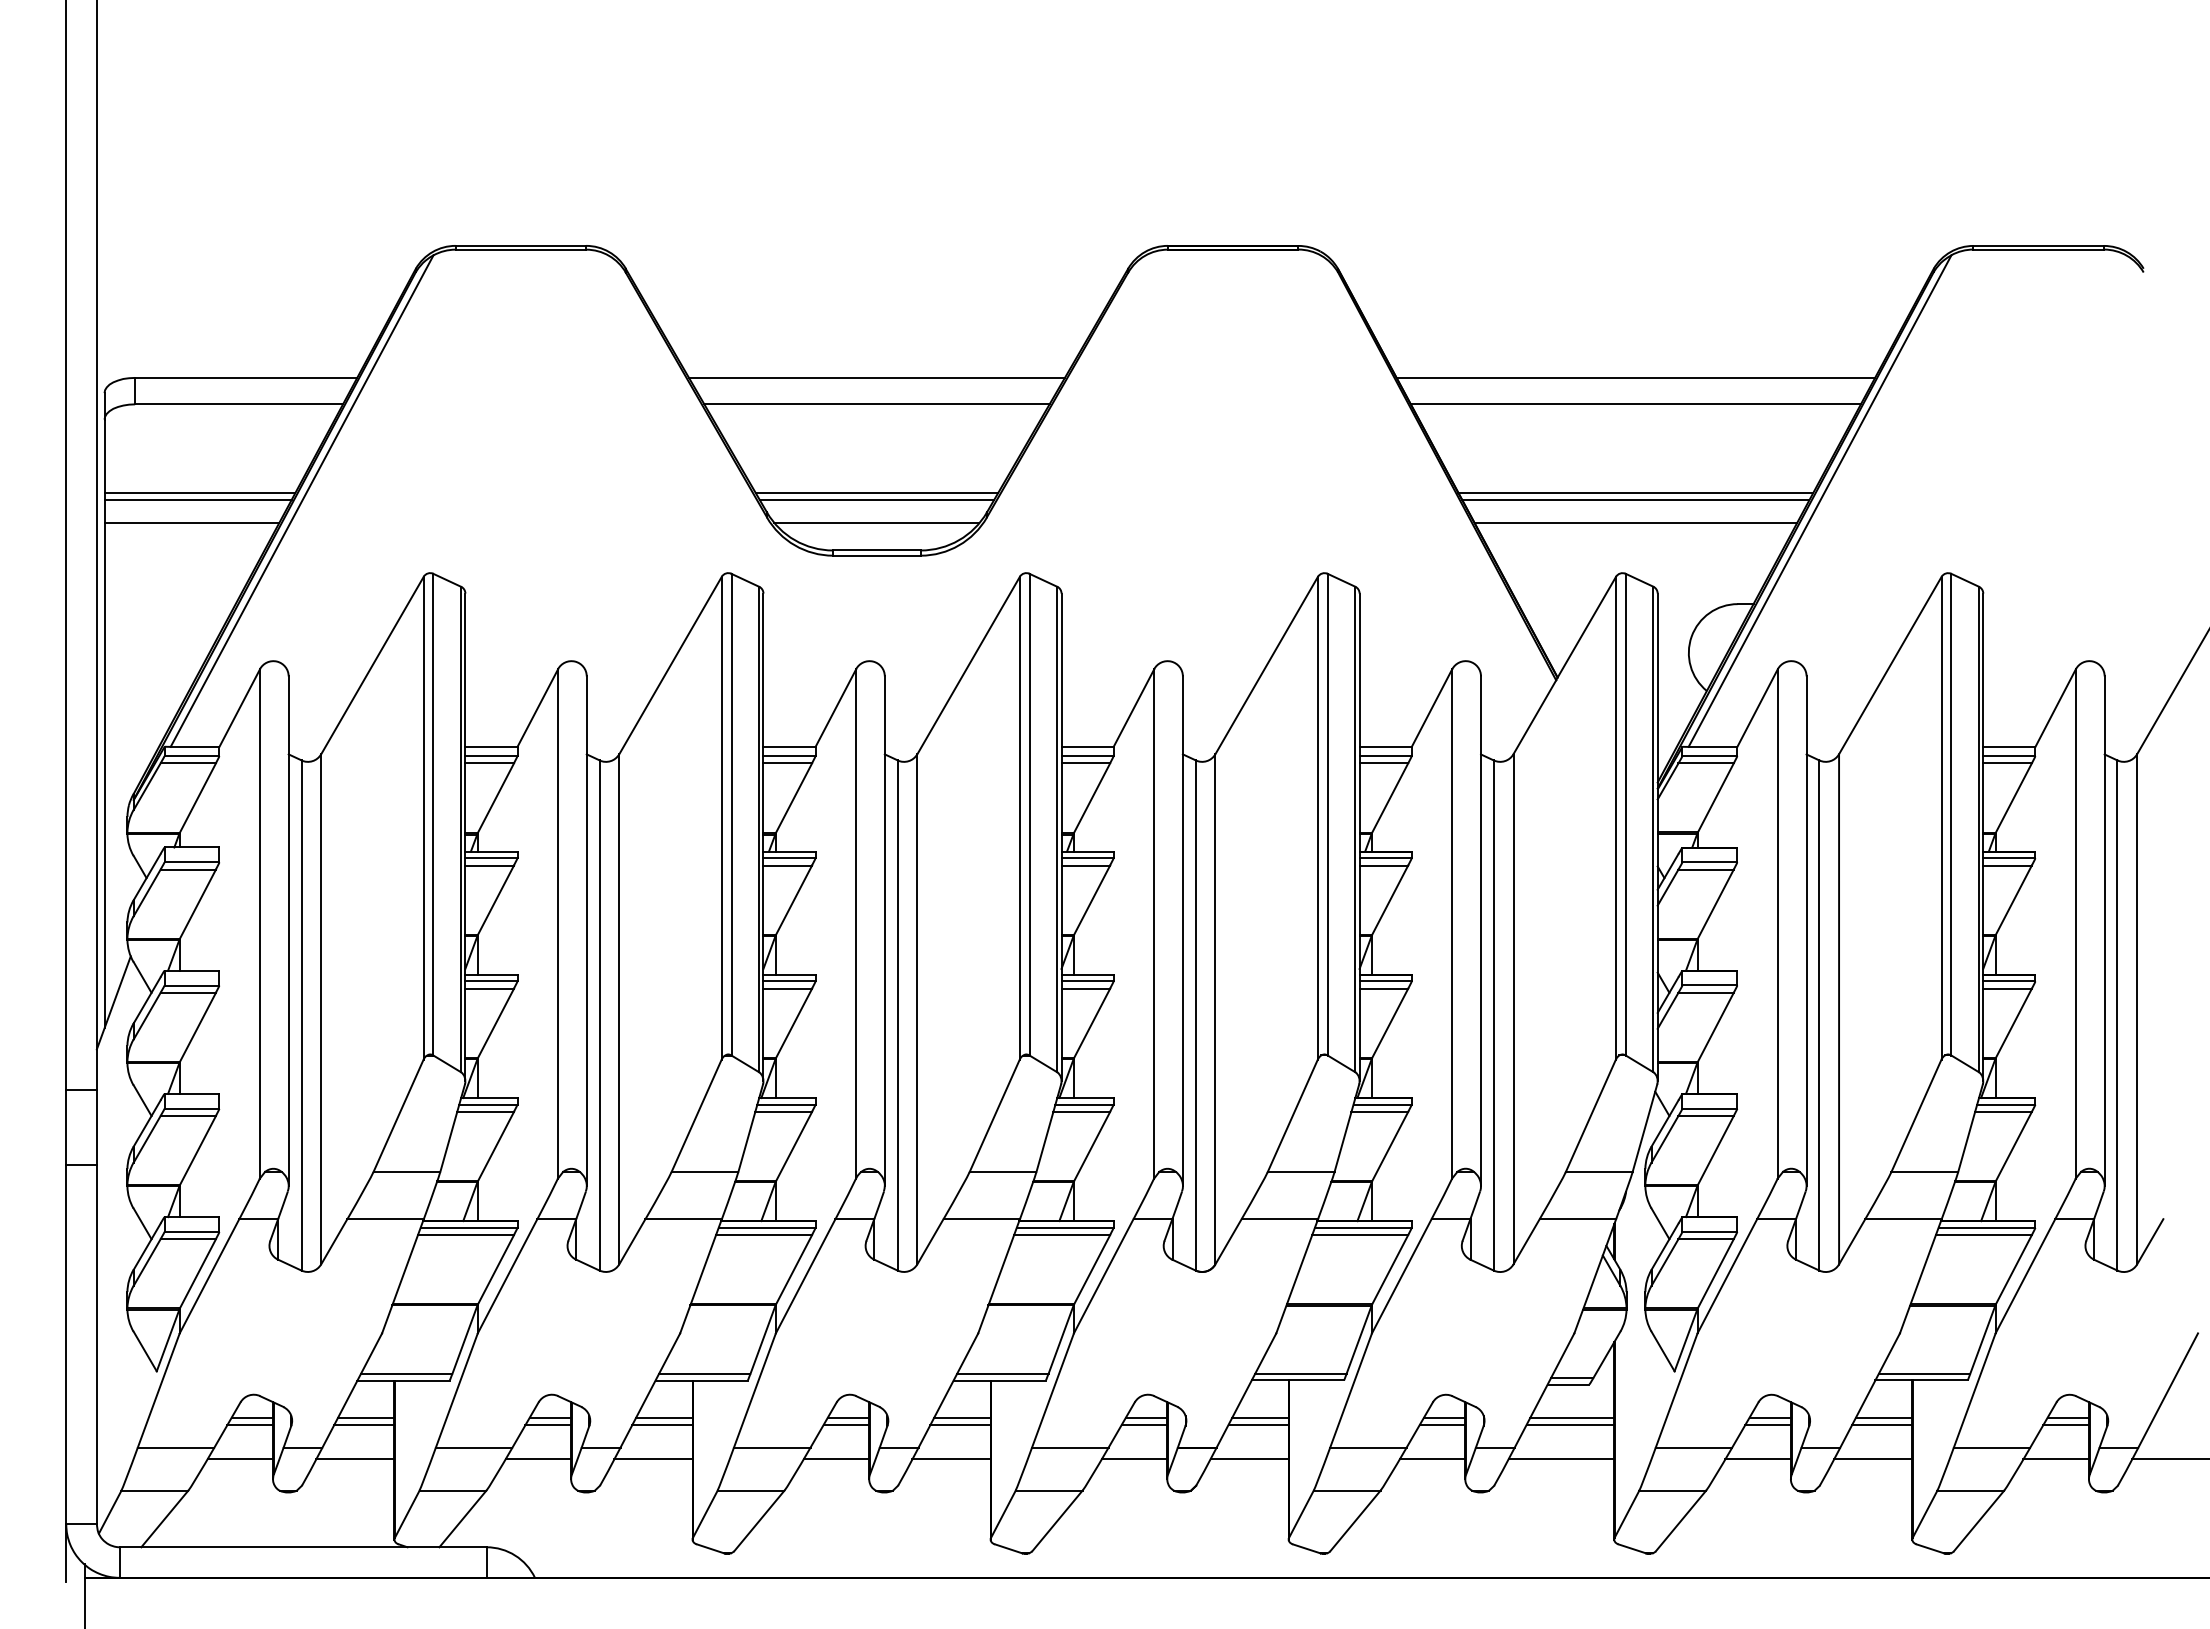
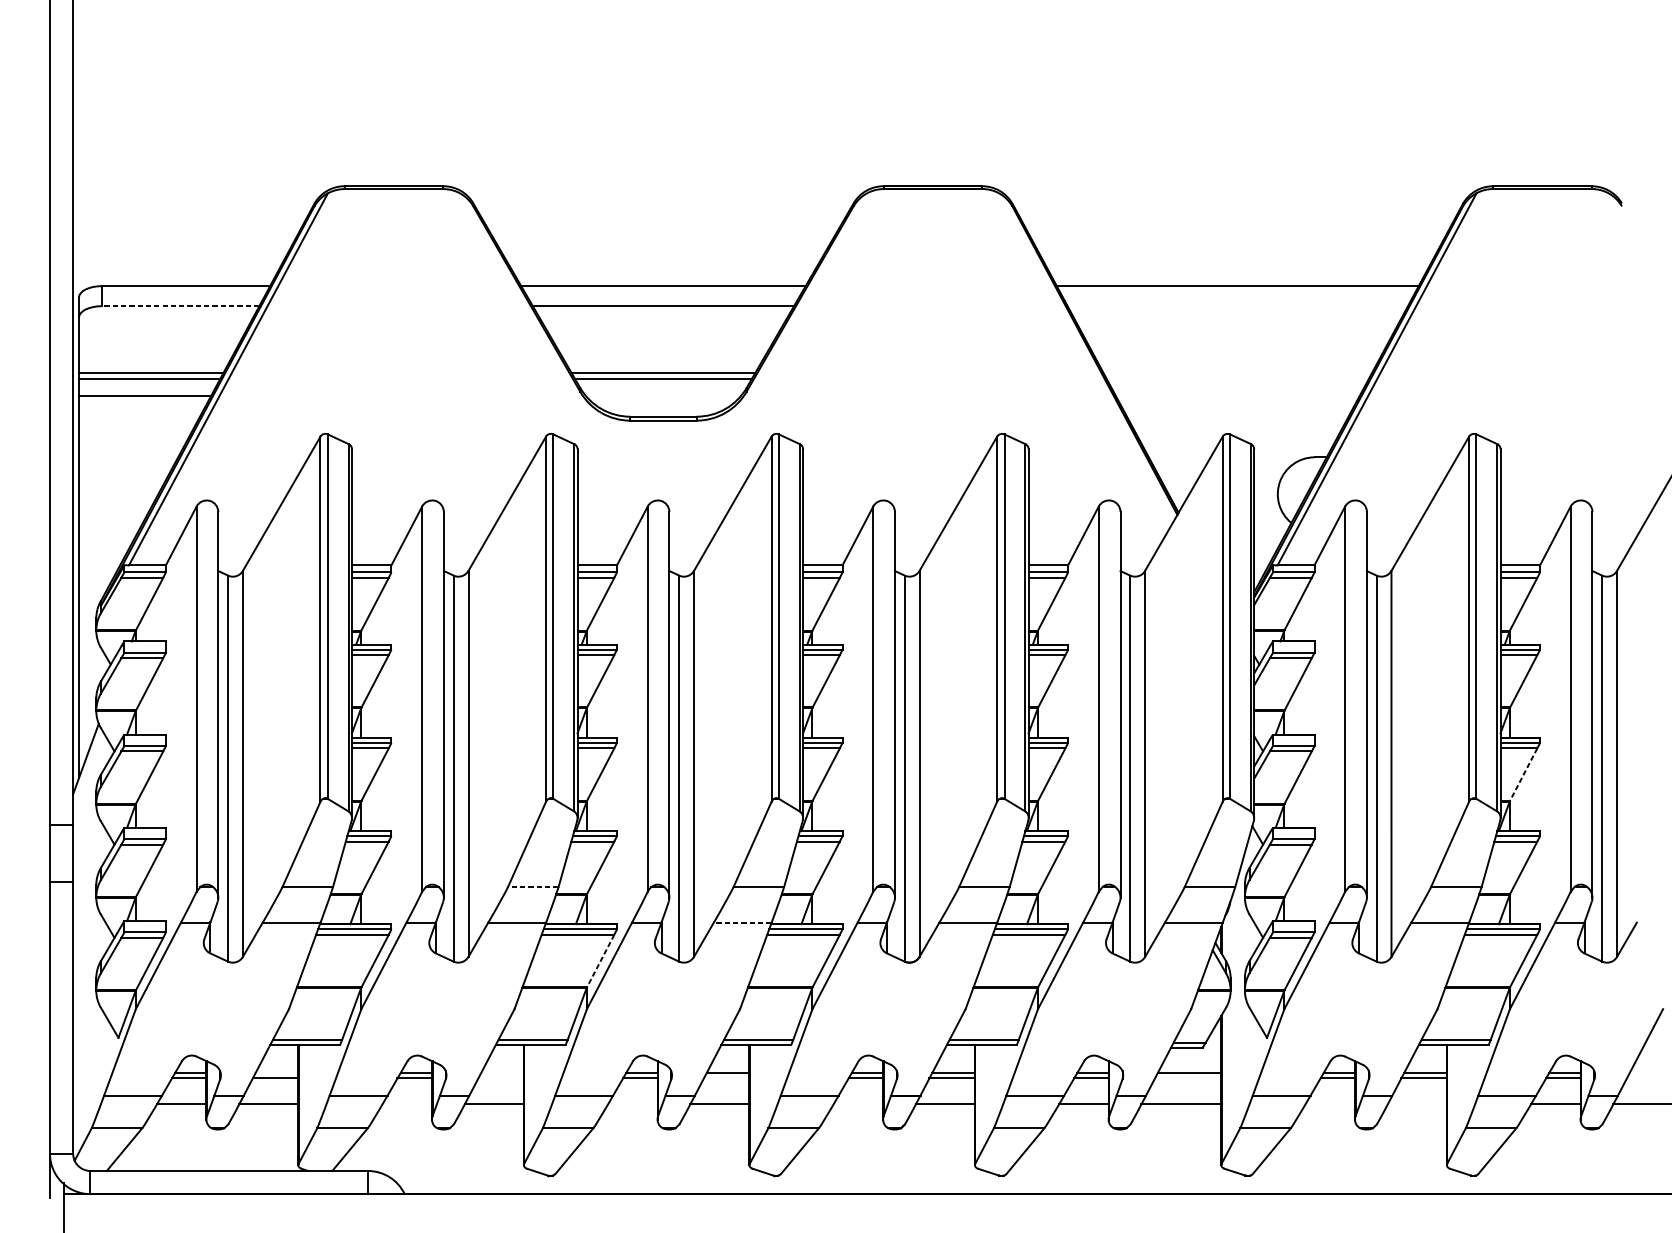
line: (239, 404) -> (181, 306), solid -> dashed
line: (1635, 404) -> (1237, 306), removed
line: (1635, 493) -> (1237, 373), removed
line: (1635, 500) -> (1237, 378), removed
line: (876, 523) -> (663, 396), removed
line: (1635, 523) -> (1237, 396), removed
line: (2013, 1023) -> (1523, 774), solid -> dashed
line: (704, 1172) -> (532, 887), solid -> dashed
line: (981, 1219) -> (742, 922), solid -> dashed
line: (794, 1269) -> (601, 960), solid -> dashed
line: (366, 1417) -> (277, 1072), removed
line: (664, 1417) -> (502, 1072), removed
line: (662, 1424) -> (501, 1078), removed
line: (960, 1424) -> (726, 1078), removed
line: (1570, 1424) -> (1188, 1078), removed
line: (538, 1459) -> (407, 1104), removed
line: (836, 1459) -> (632, 1104), removed
line: (1134, 1459) -> (858, 1104), removed
line: (1757, 1459) -> (1329, 1104), removed
line: (1873, 1459) -> (1417, 1104), removed

